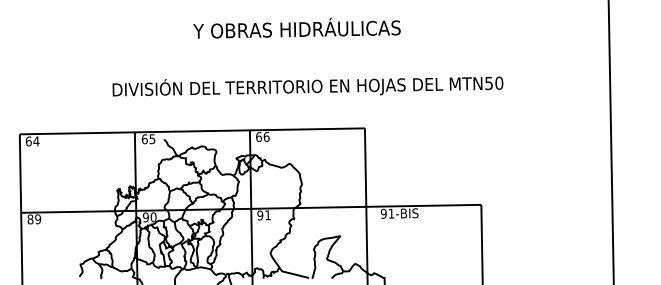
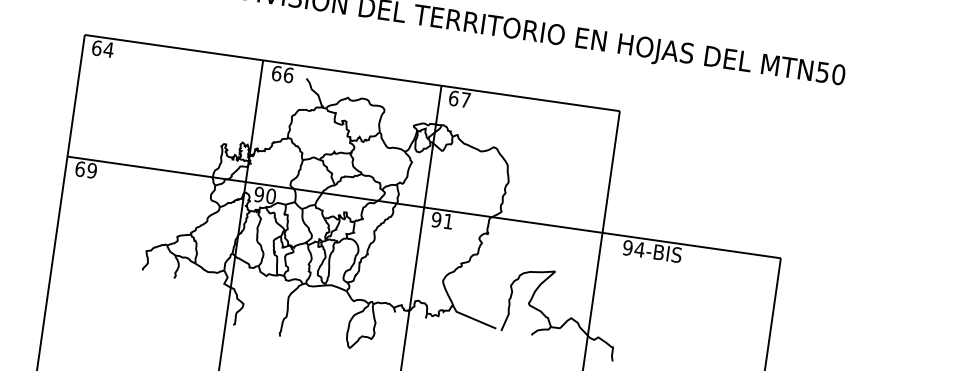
text: (266, 136) -> (465, 99), 66 -> 67
text: (152, 139) -> (288, 75), 65 -> 66
text: (391, 213) -> (639, 249), 91-BIS -> 94-BIS
text: (30, 219) -> (80, 169), 89 -> 69

